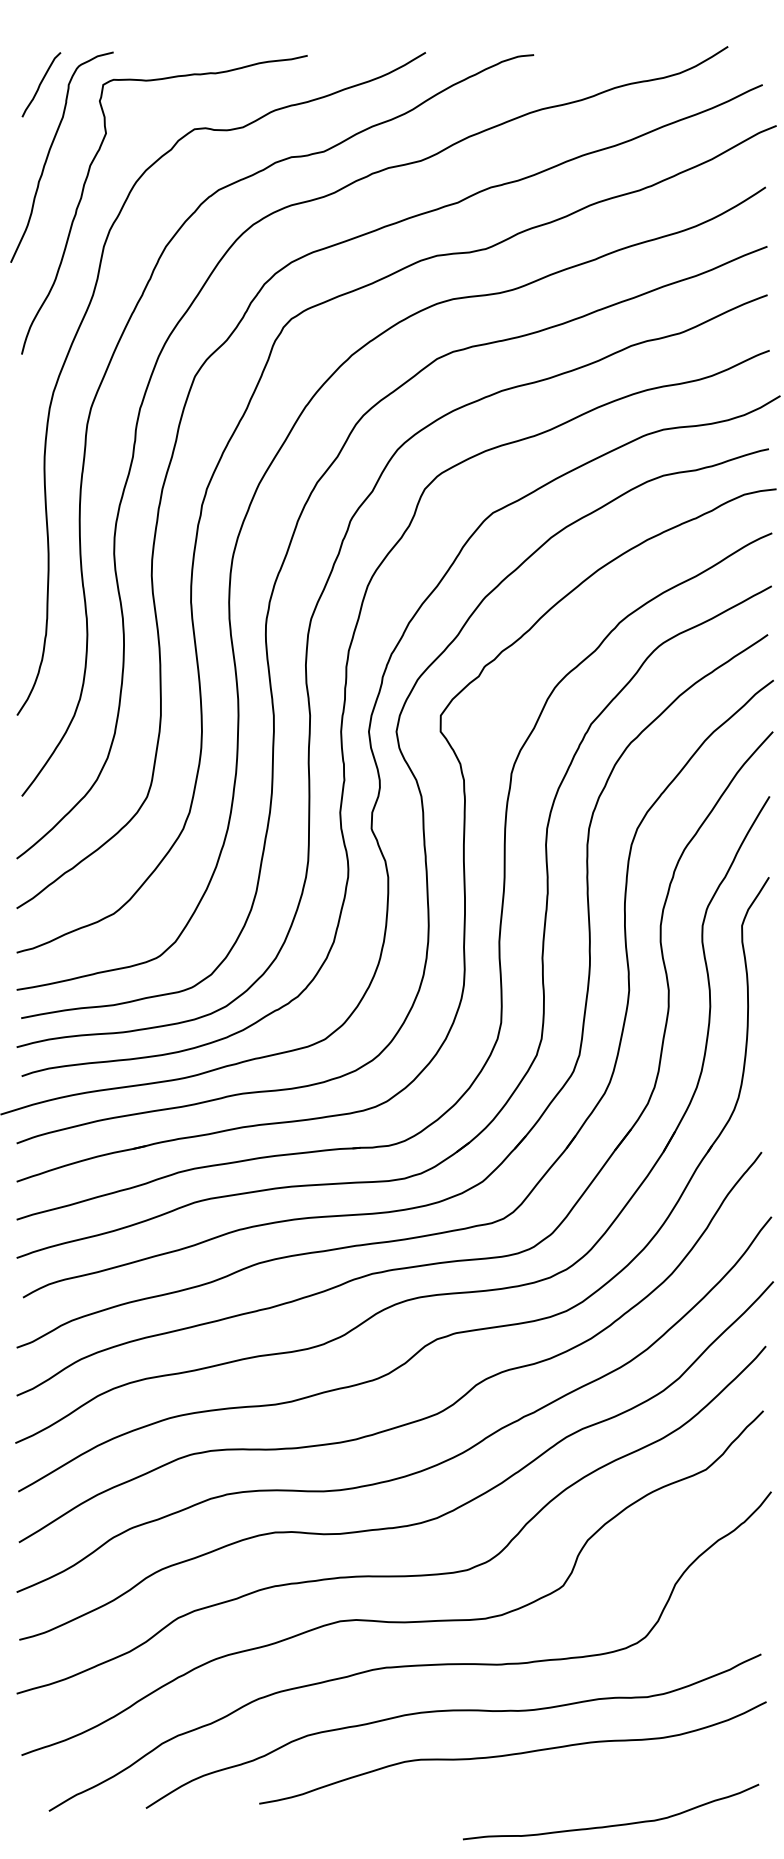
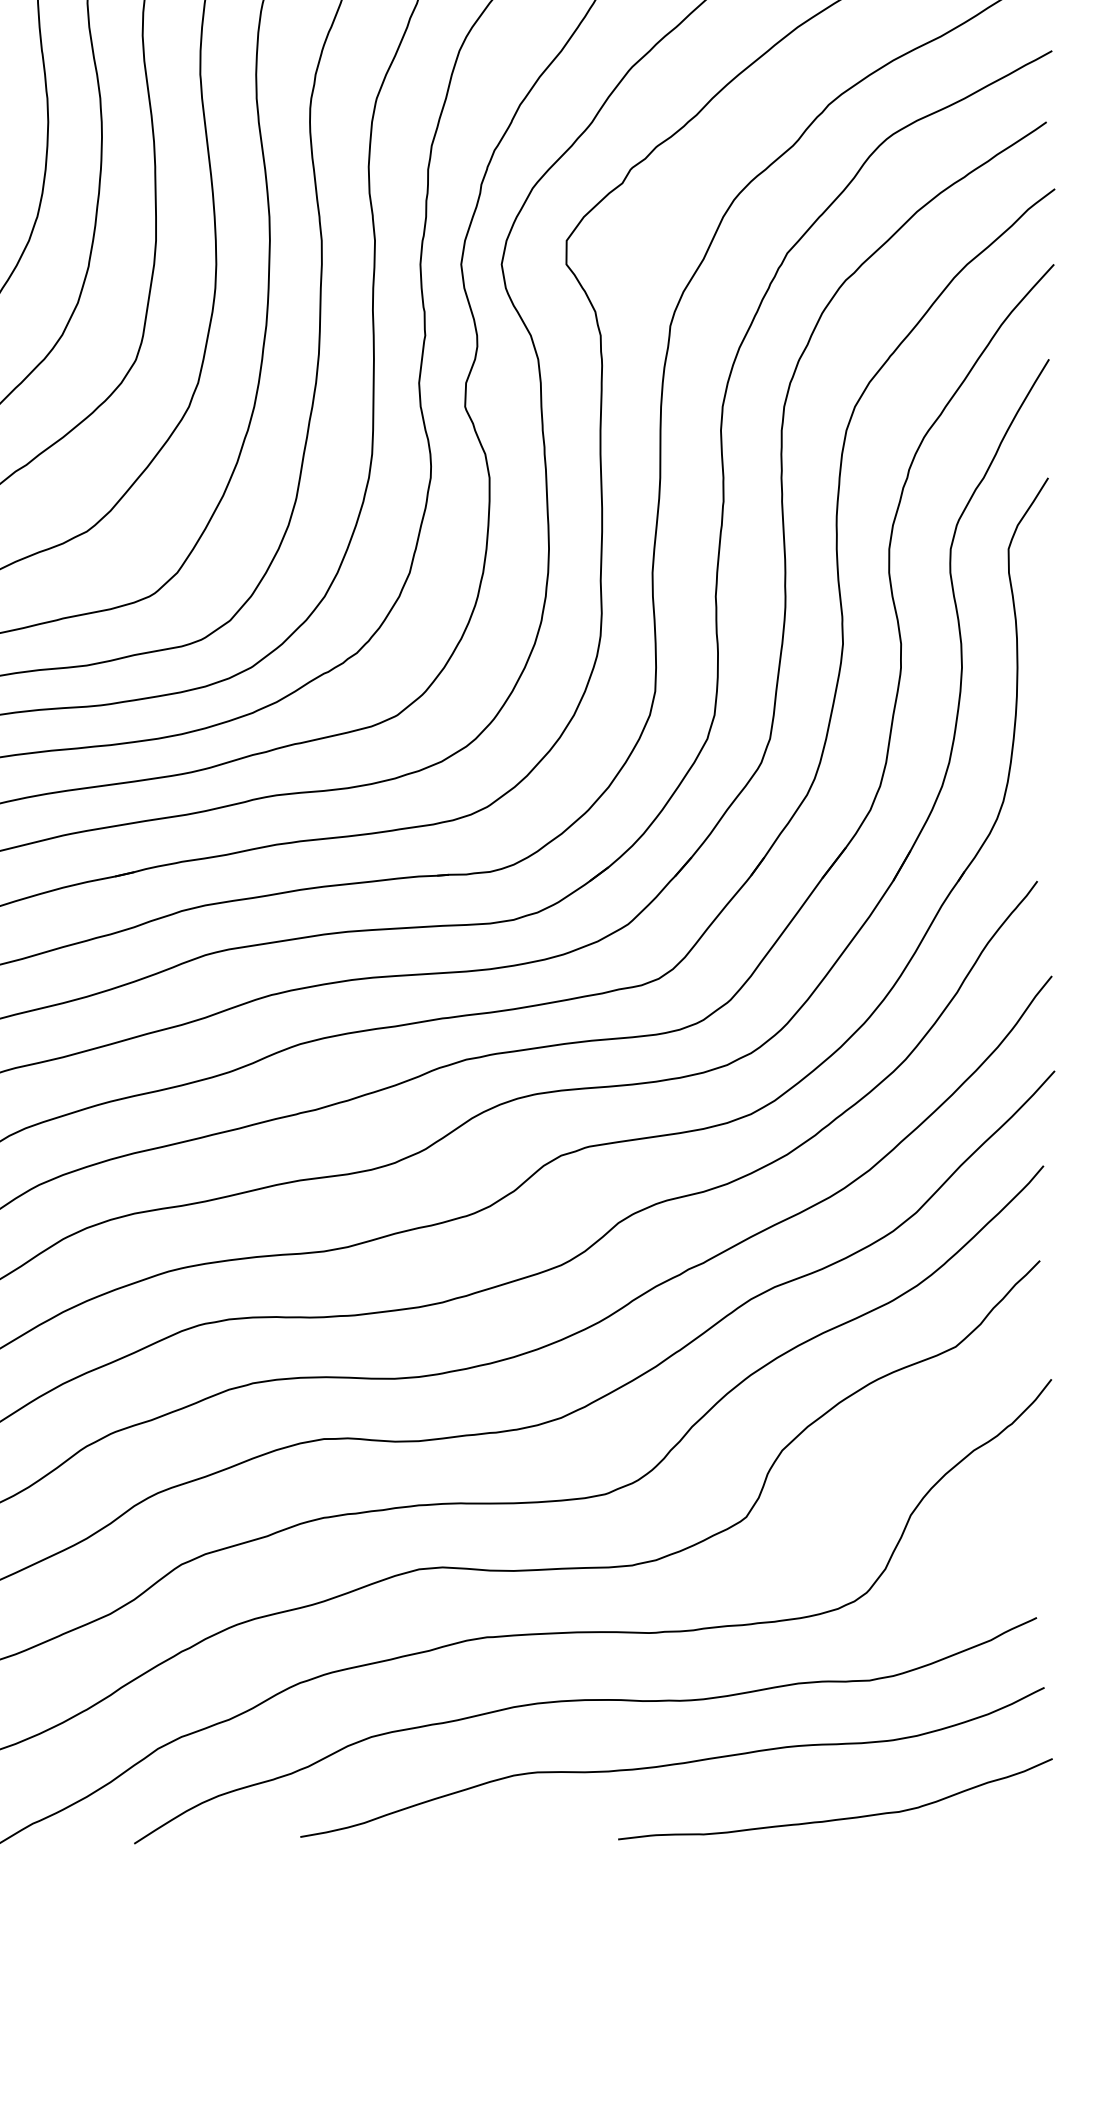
curve: (614, 1824) -> (840, 1817), moved

